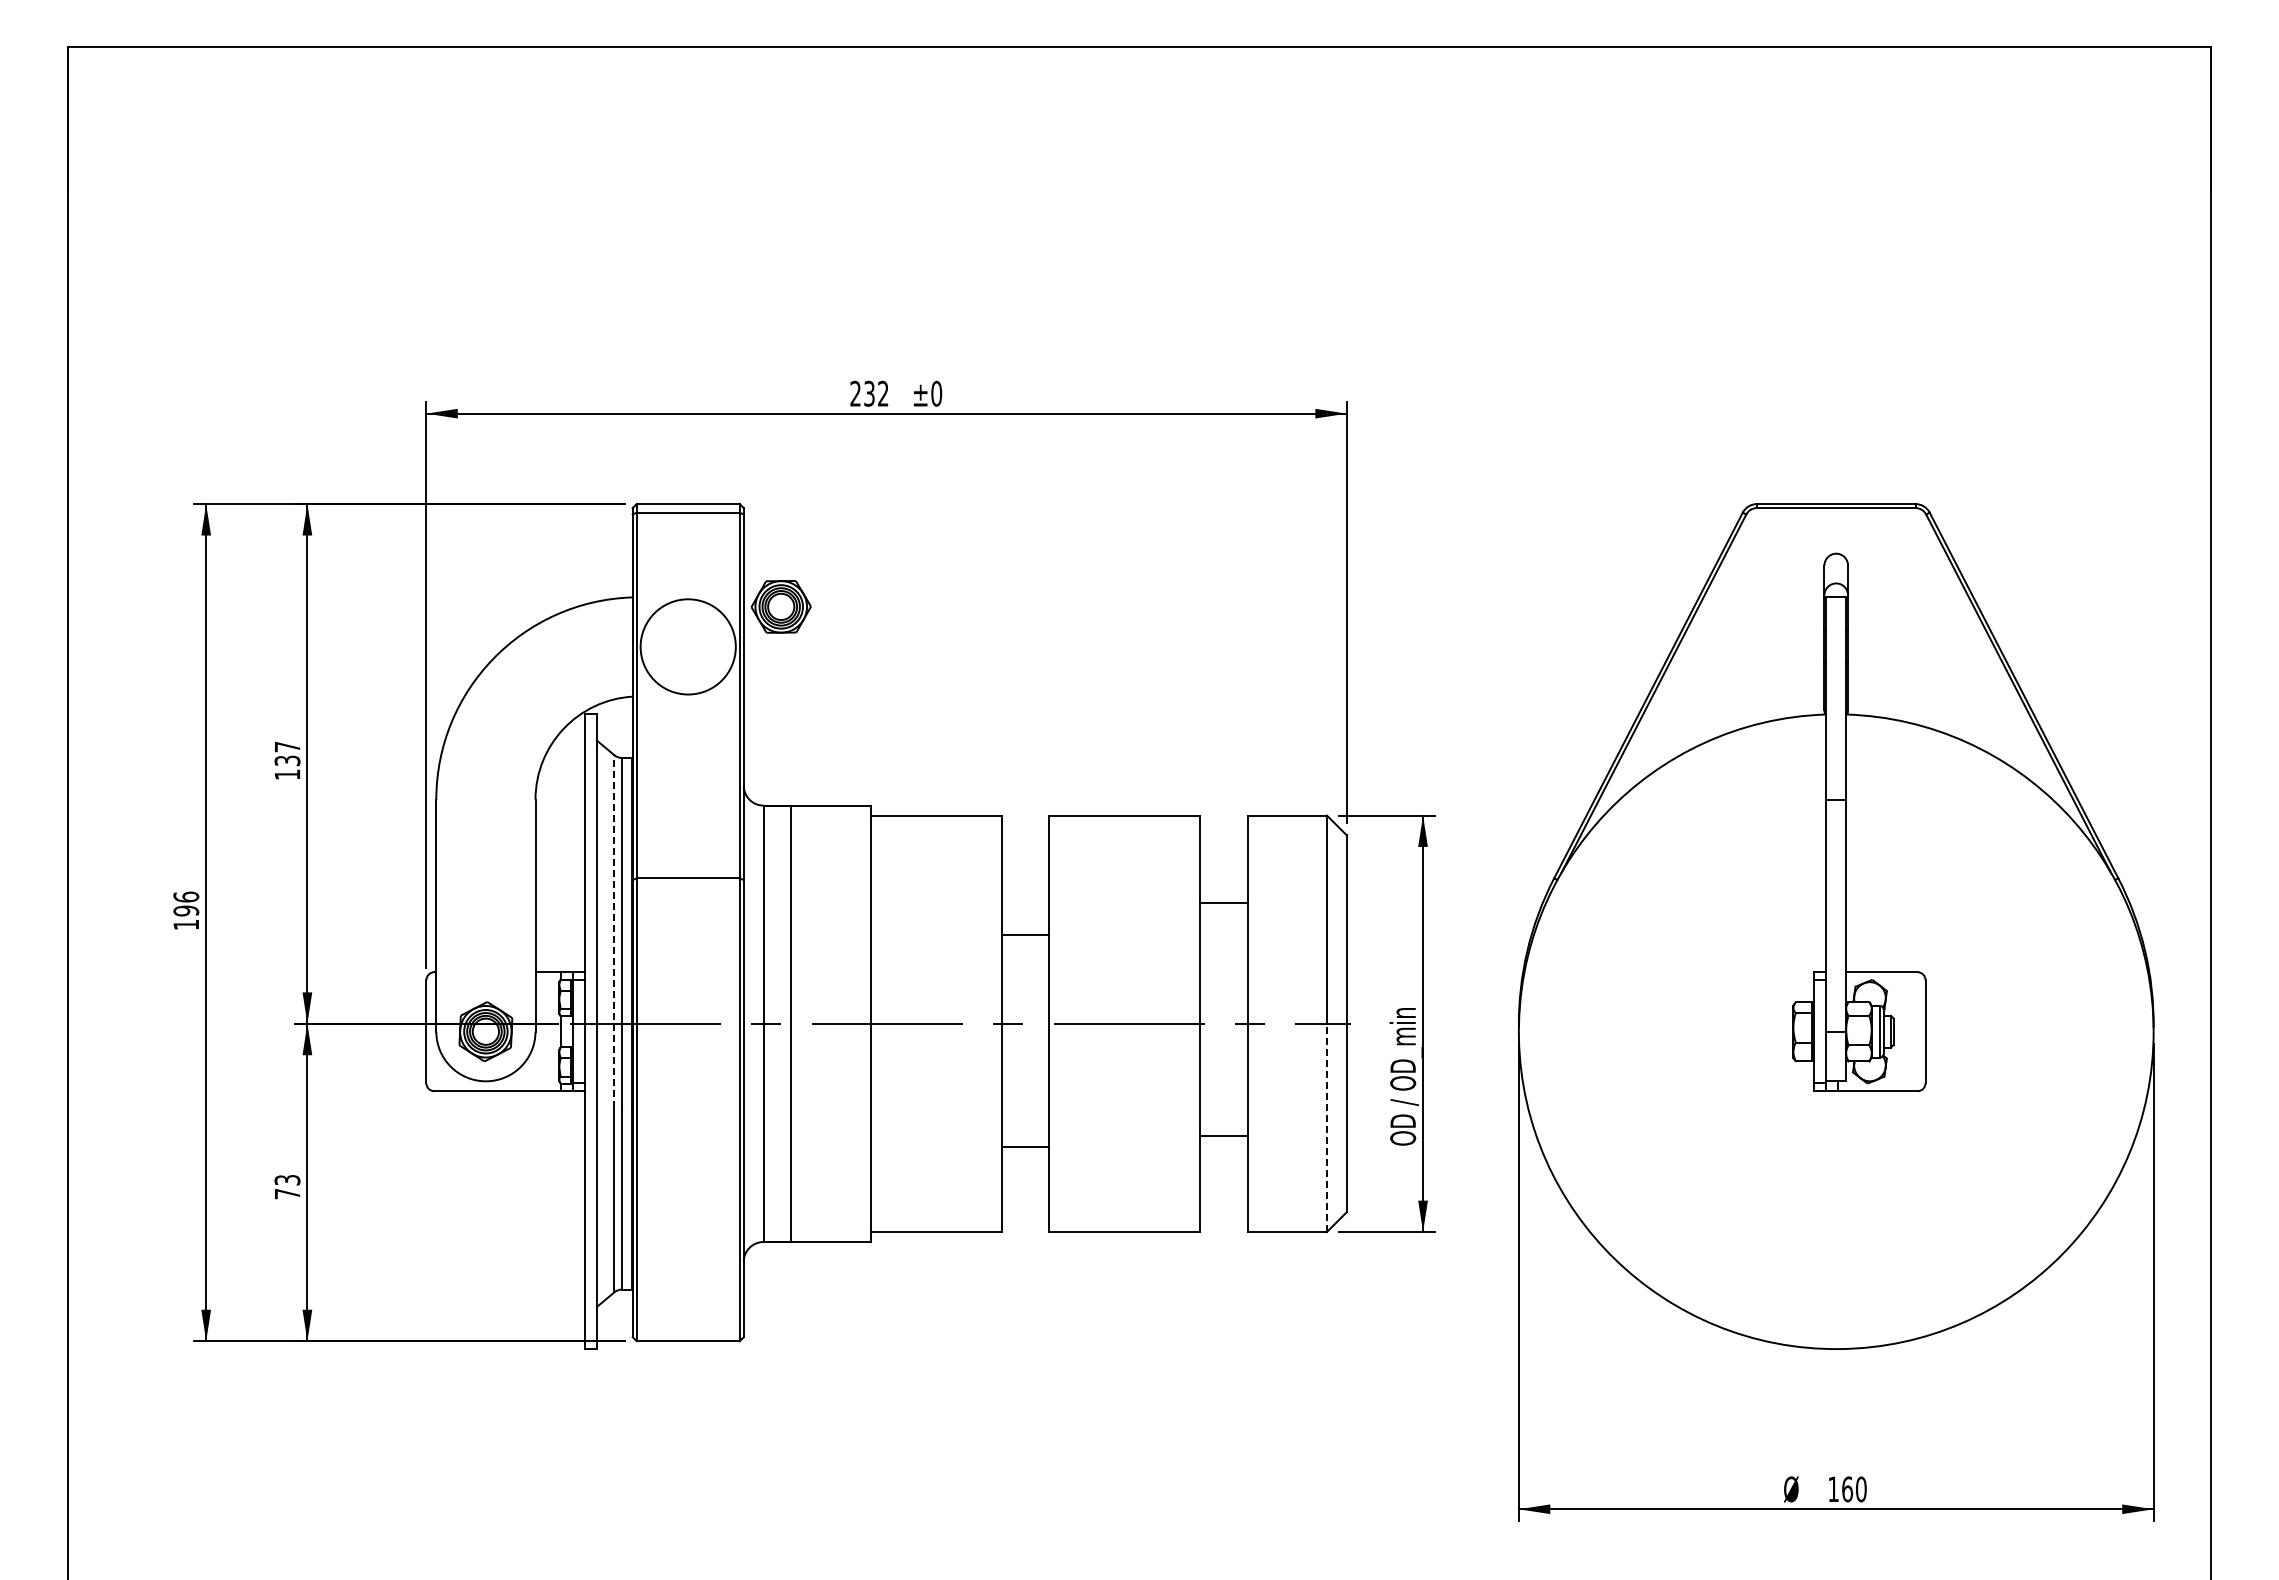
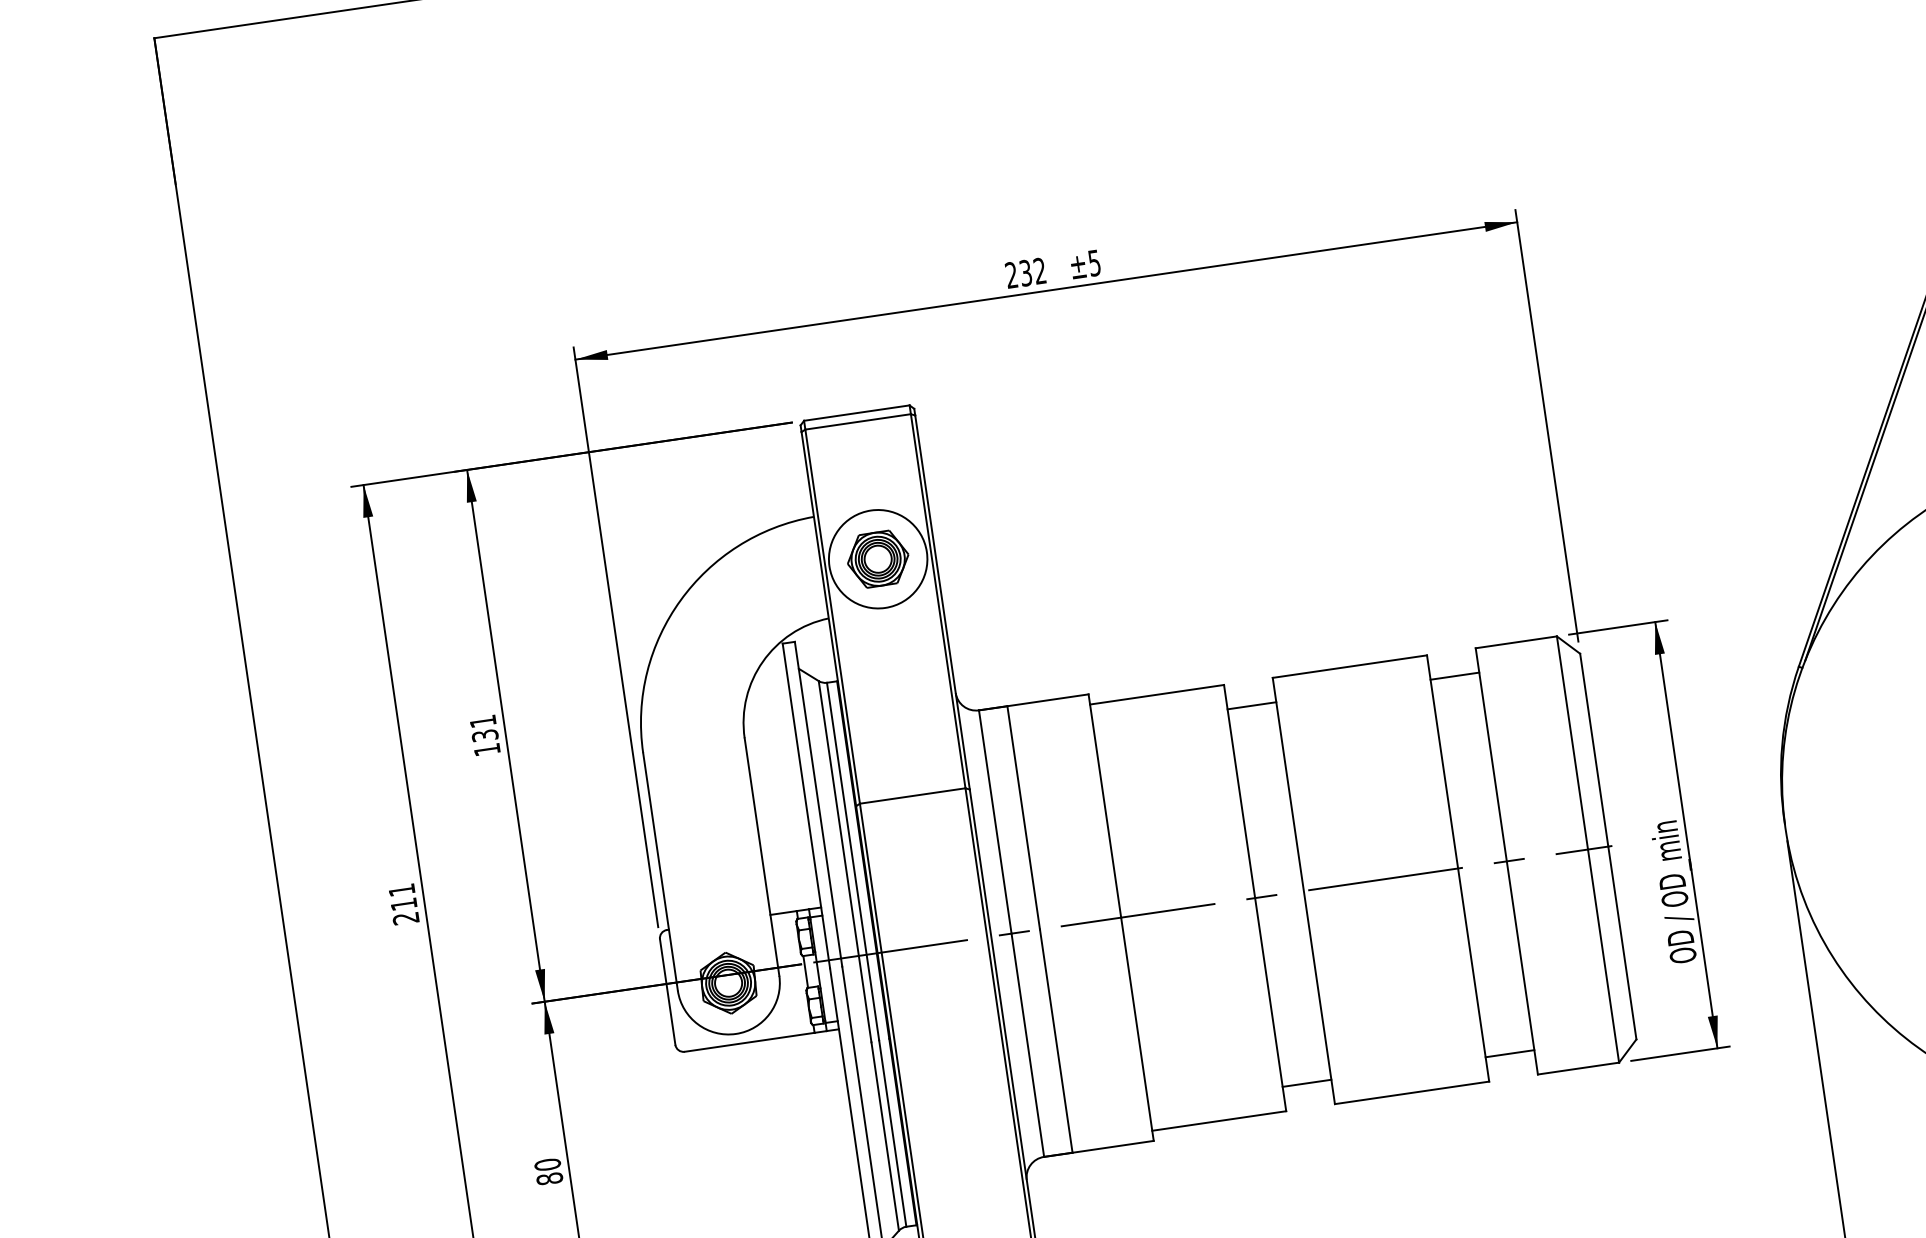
text: (936, 393) -> (1094, 262), ±0 -> ±5
part: (780, 606) -> (877, 558), moved
text: (287, 747) -> (483, 721), 137 -> 131
line: (1223, 903) -> (1454, 676), moved
text: (186, 910) -> (404, 903), 196 -> 211
line: (614, 931) -> (845, 861), dashed -> solid
line: (1025, 935) -> (1252, 705), moved
line: (1326, 1127) -> (1603, 955), dashed -> solid
line: (1223, 1136) -> (1509, 1053), moved
line: (1025, 1147) -> (1307, 1083), moved
text: (287, 1186) -> (548, 1171), 73 -> 80

